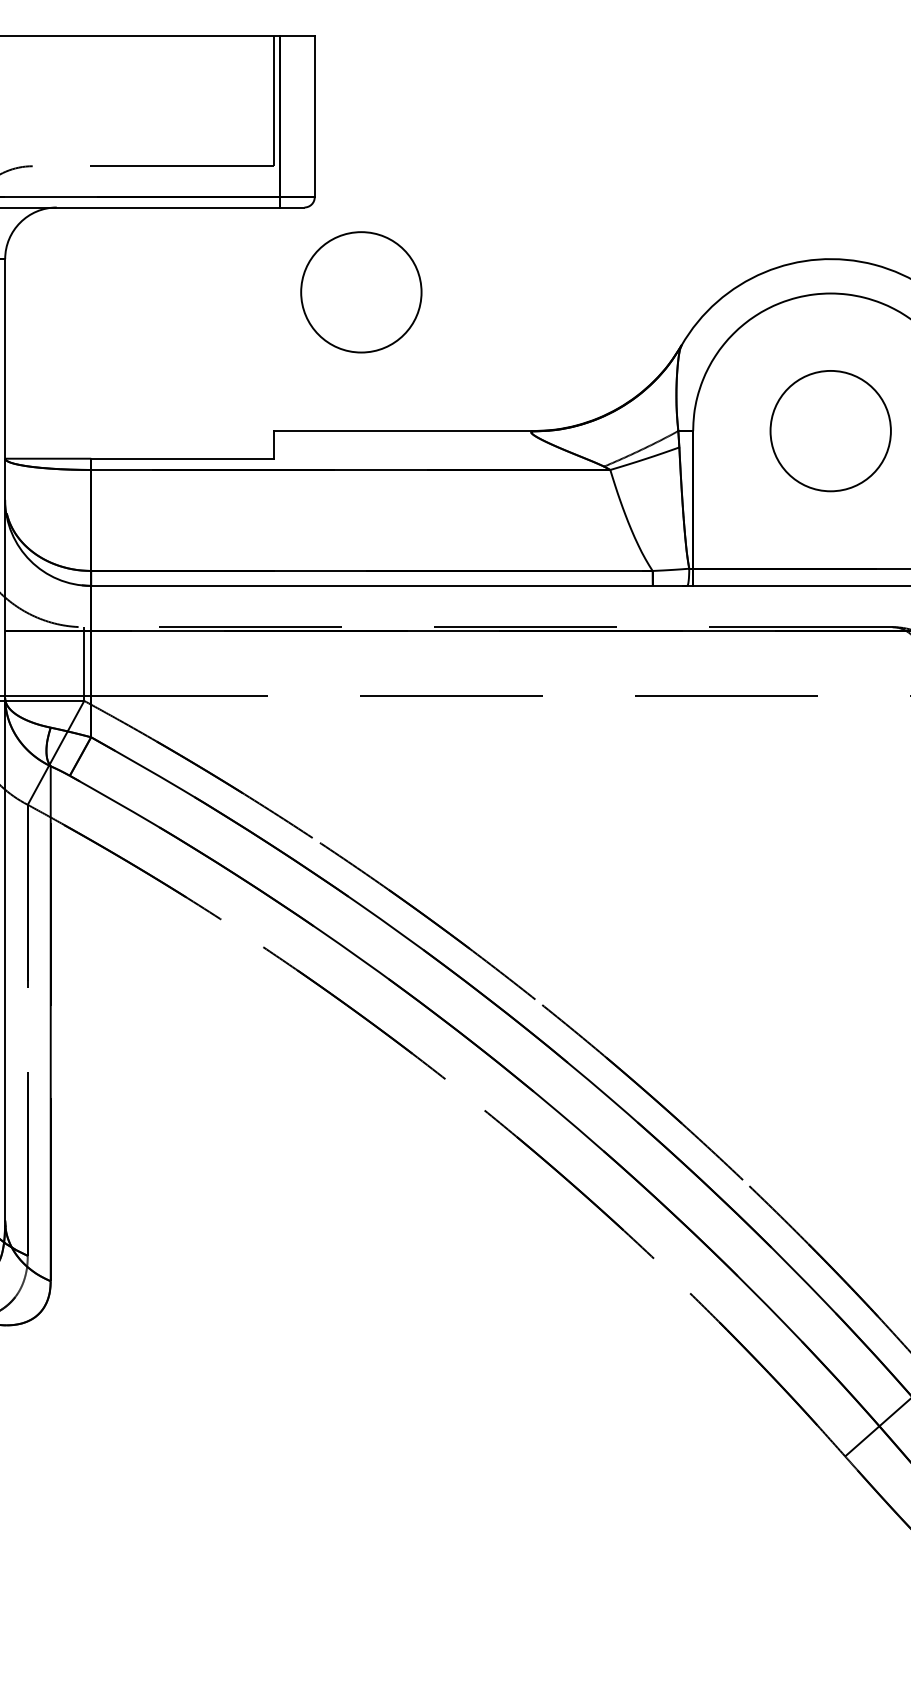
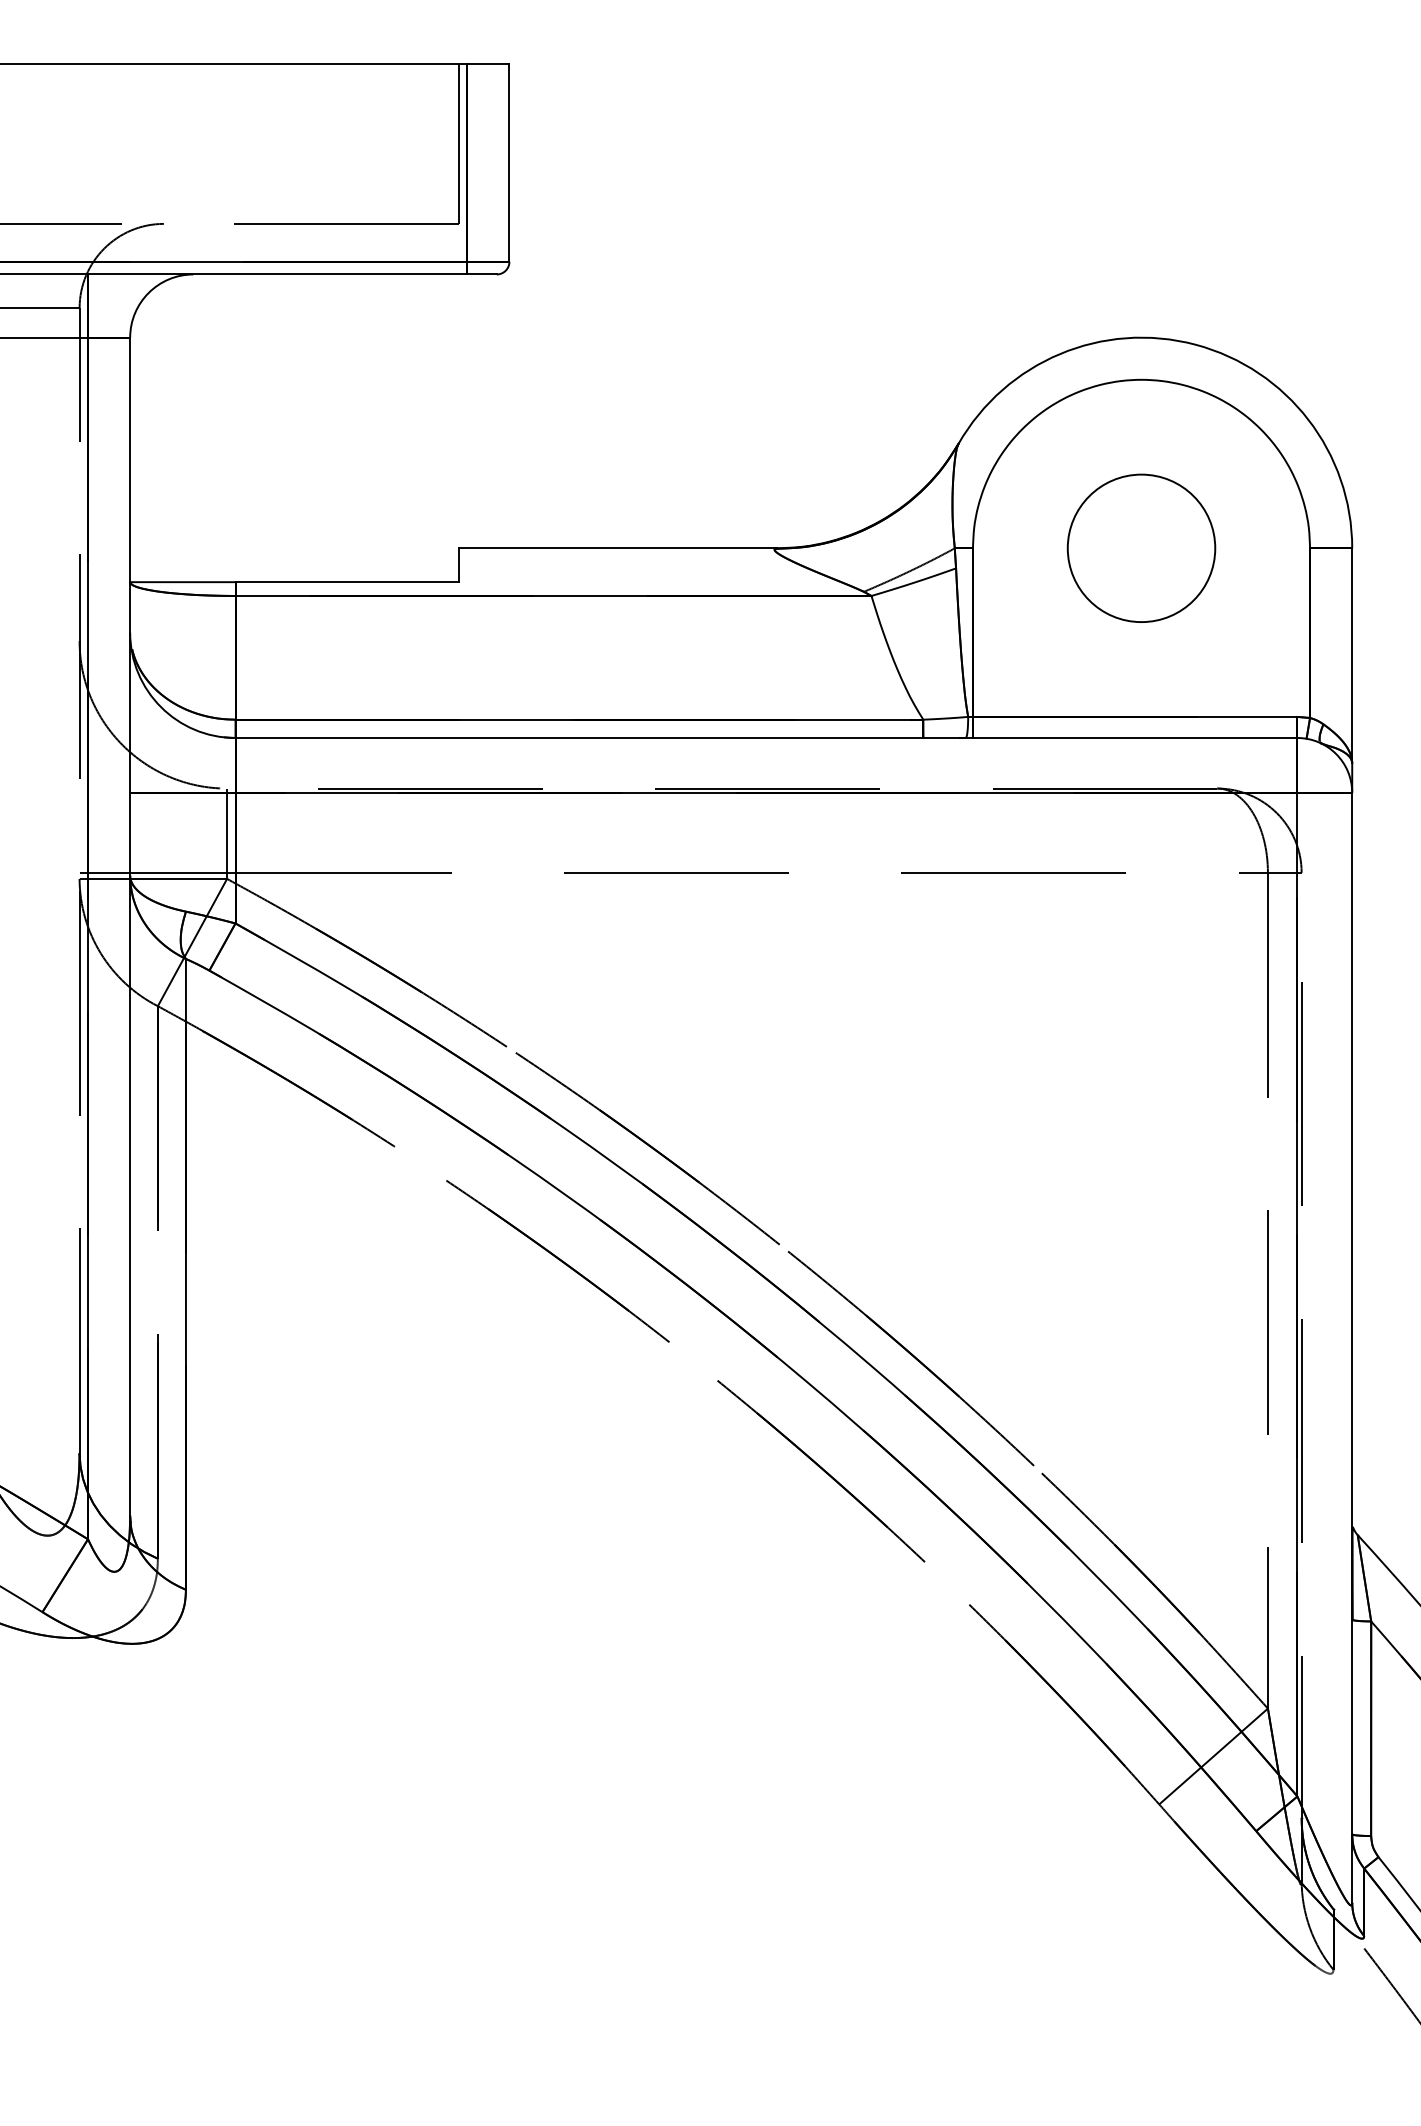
circle: (361, 291) -> (566, 377), removed

